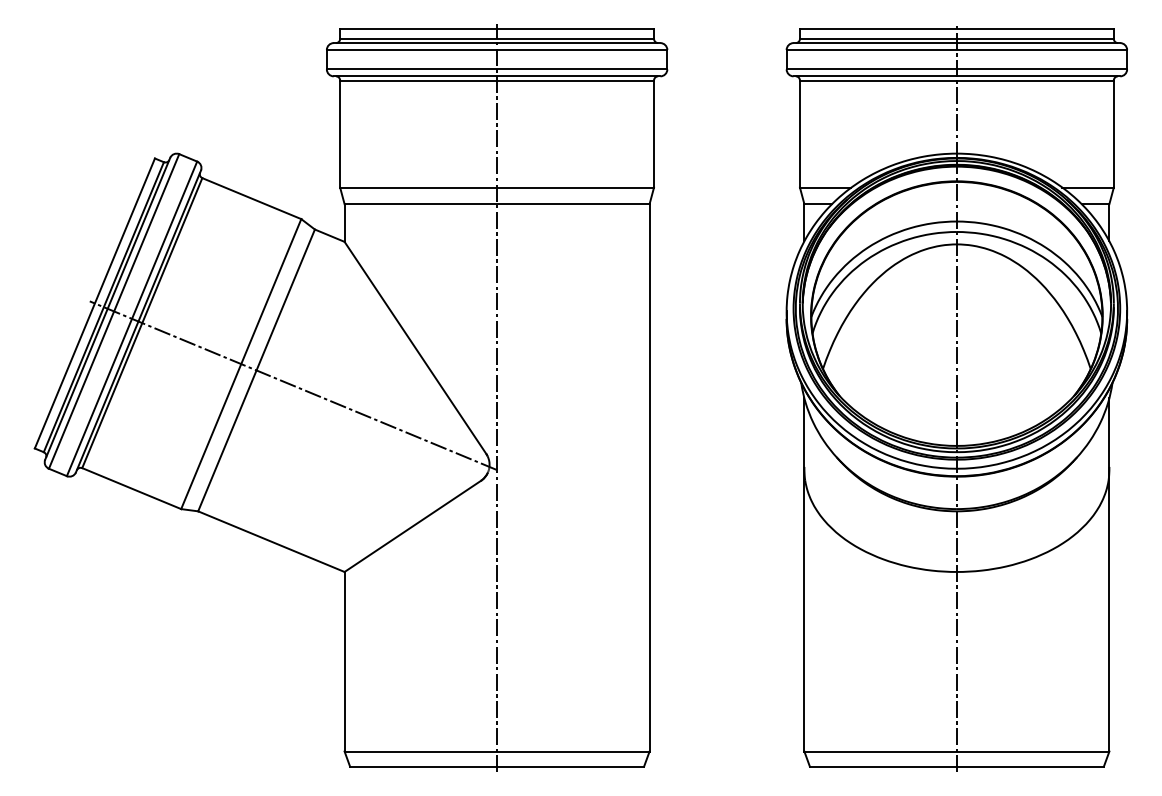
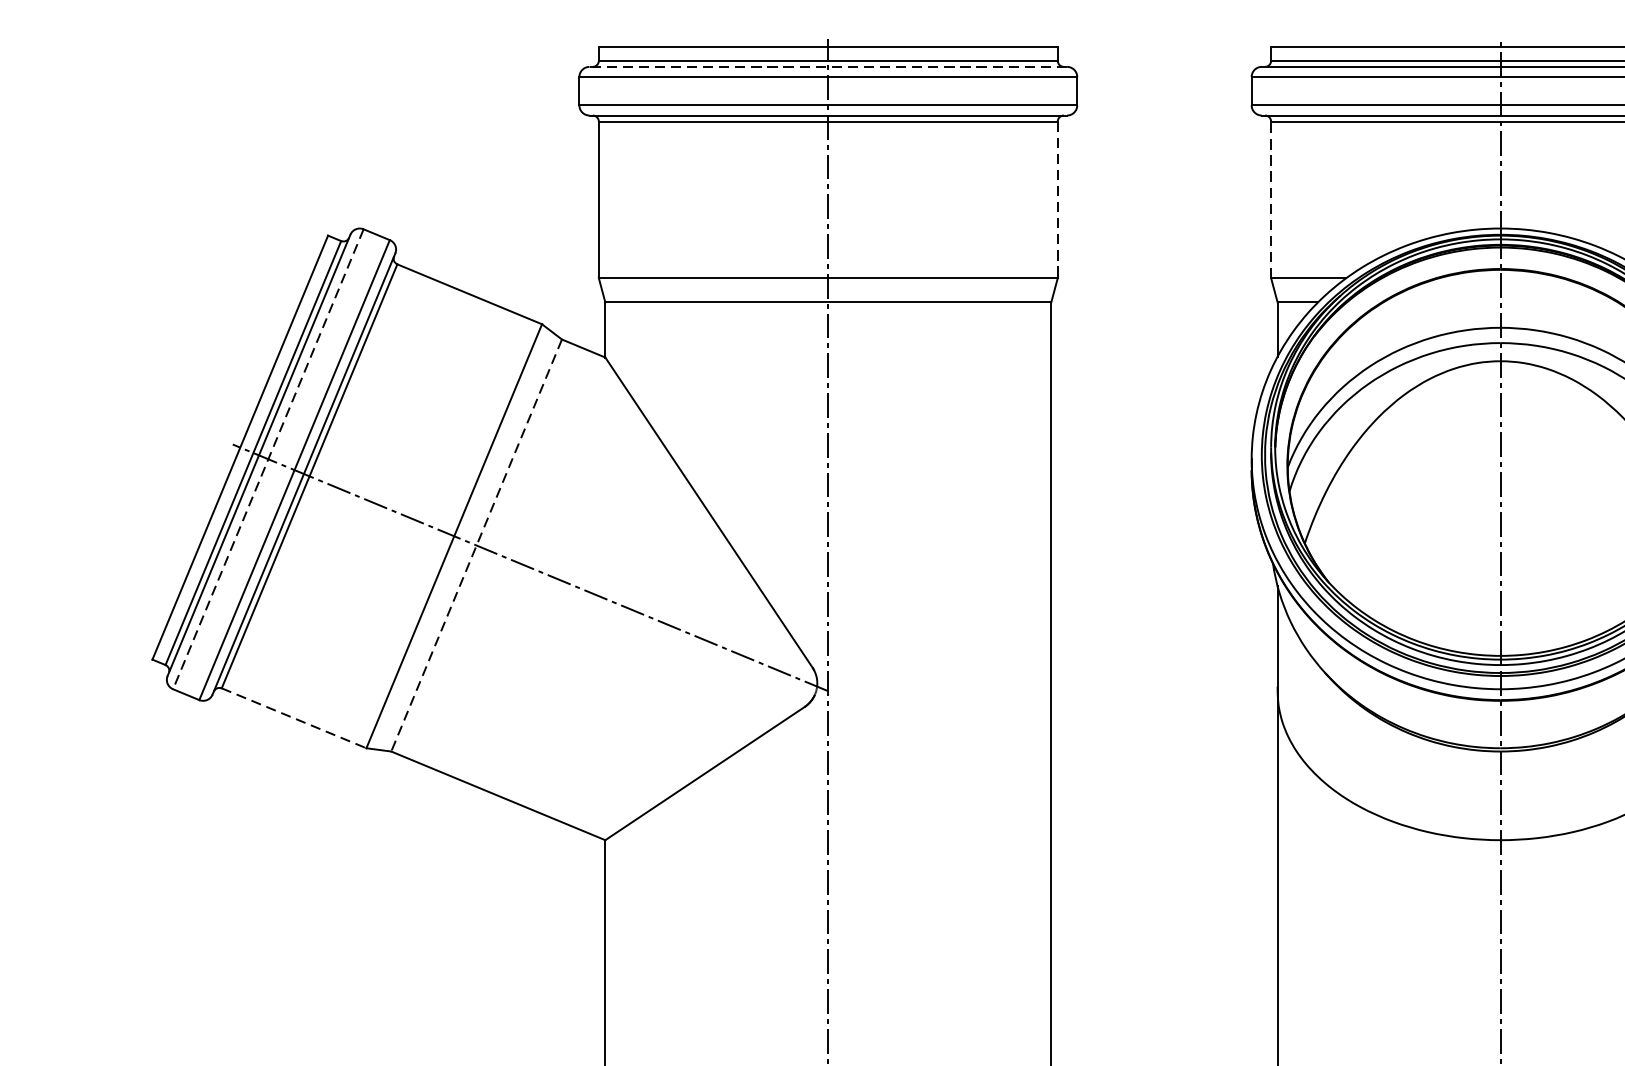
line: (496, 43) -> (827, 67), solid -> dashed
line: (654, 134) -> (1058, 200), solid -> dashed
line: (799, 134) -> (1270, 200), solid -> dashed
line: (113, 311) -> (267, 459), solid -> dashed
line: (256, 370) -> (476, 545), solid -> dashed
line: (131, 488) -> (293, 718), solid -> dashed

